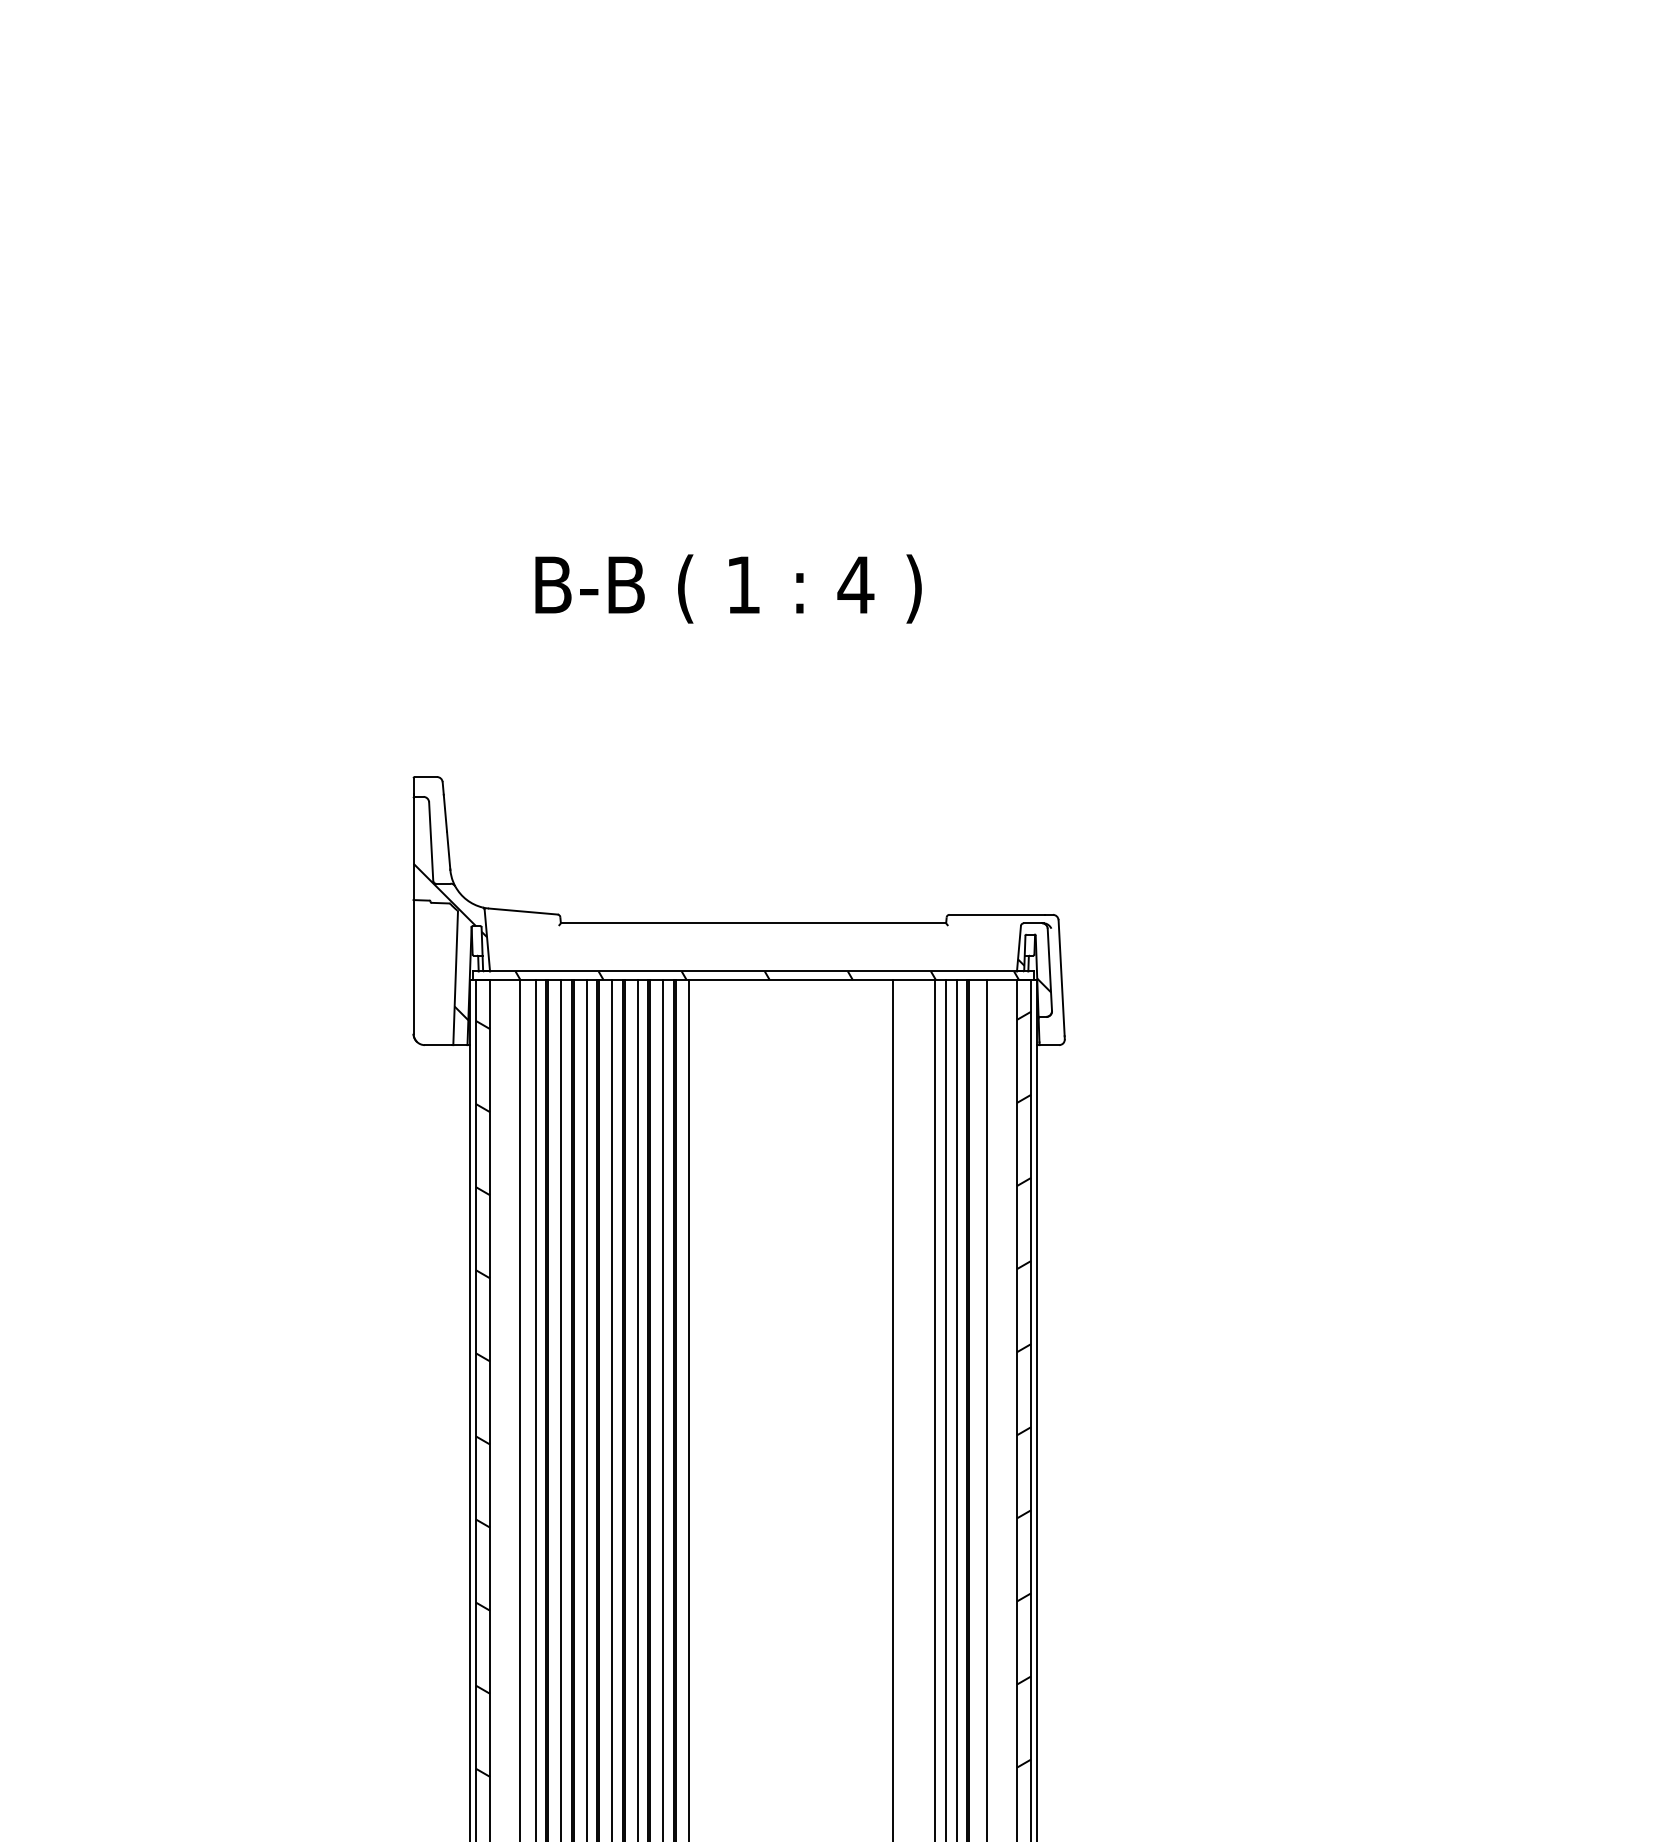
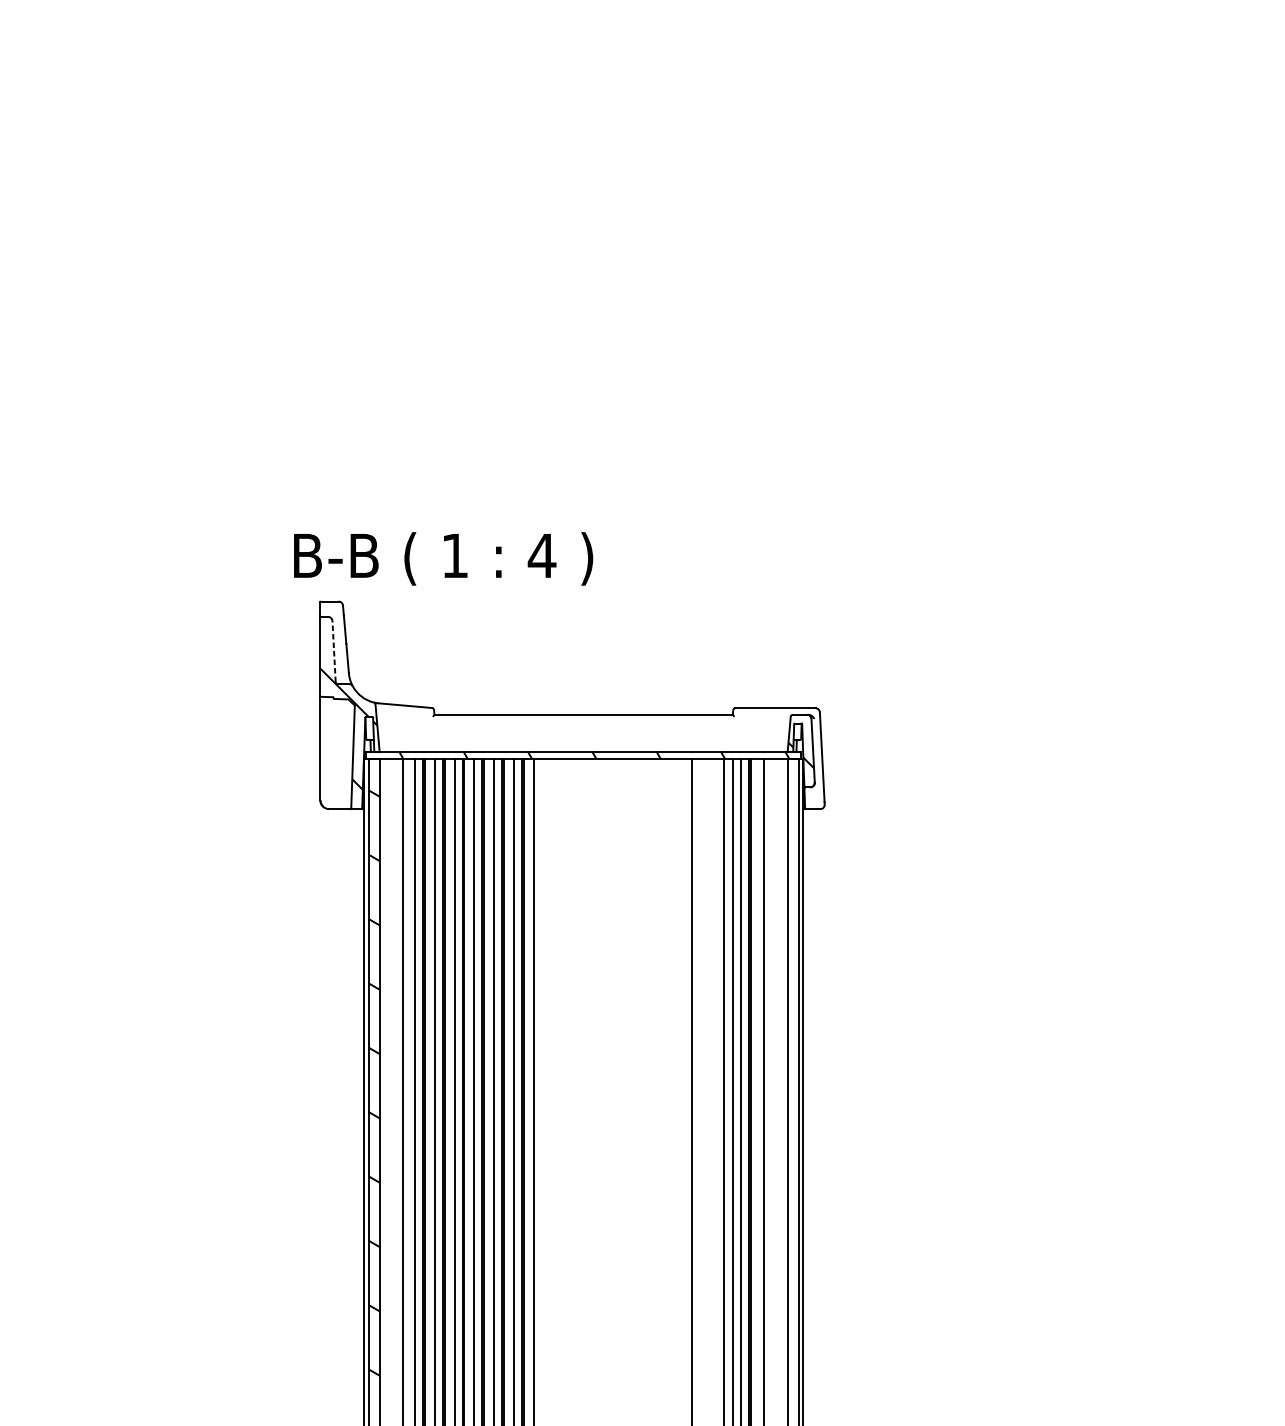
text: (728, 588) -> (443, 558), moved
line: (431, 841) -> (334, 651), solid -> dashed
hatch: (1023, 1389) -> (792, 1075), removed

